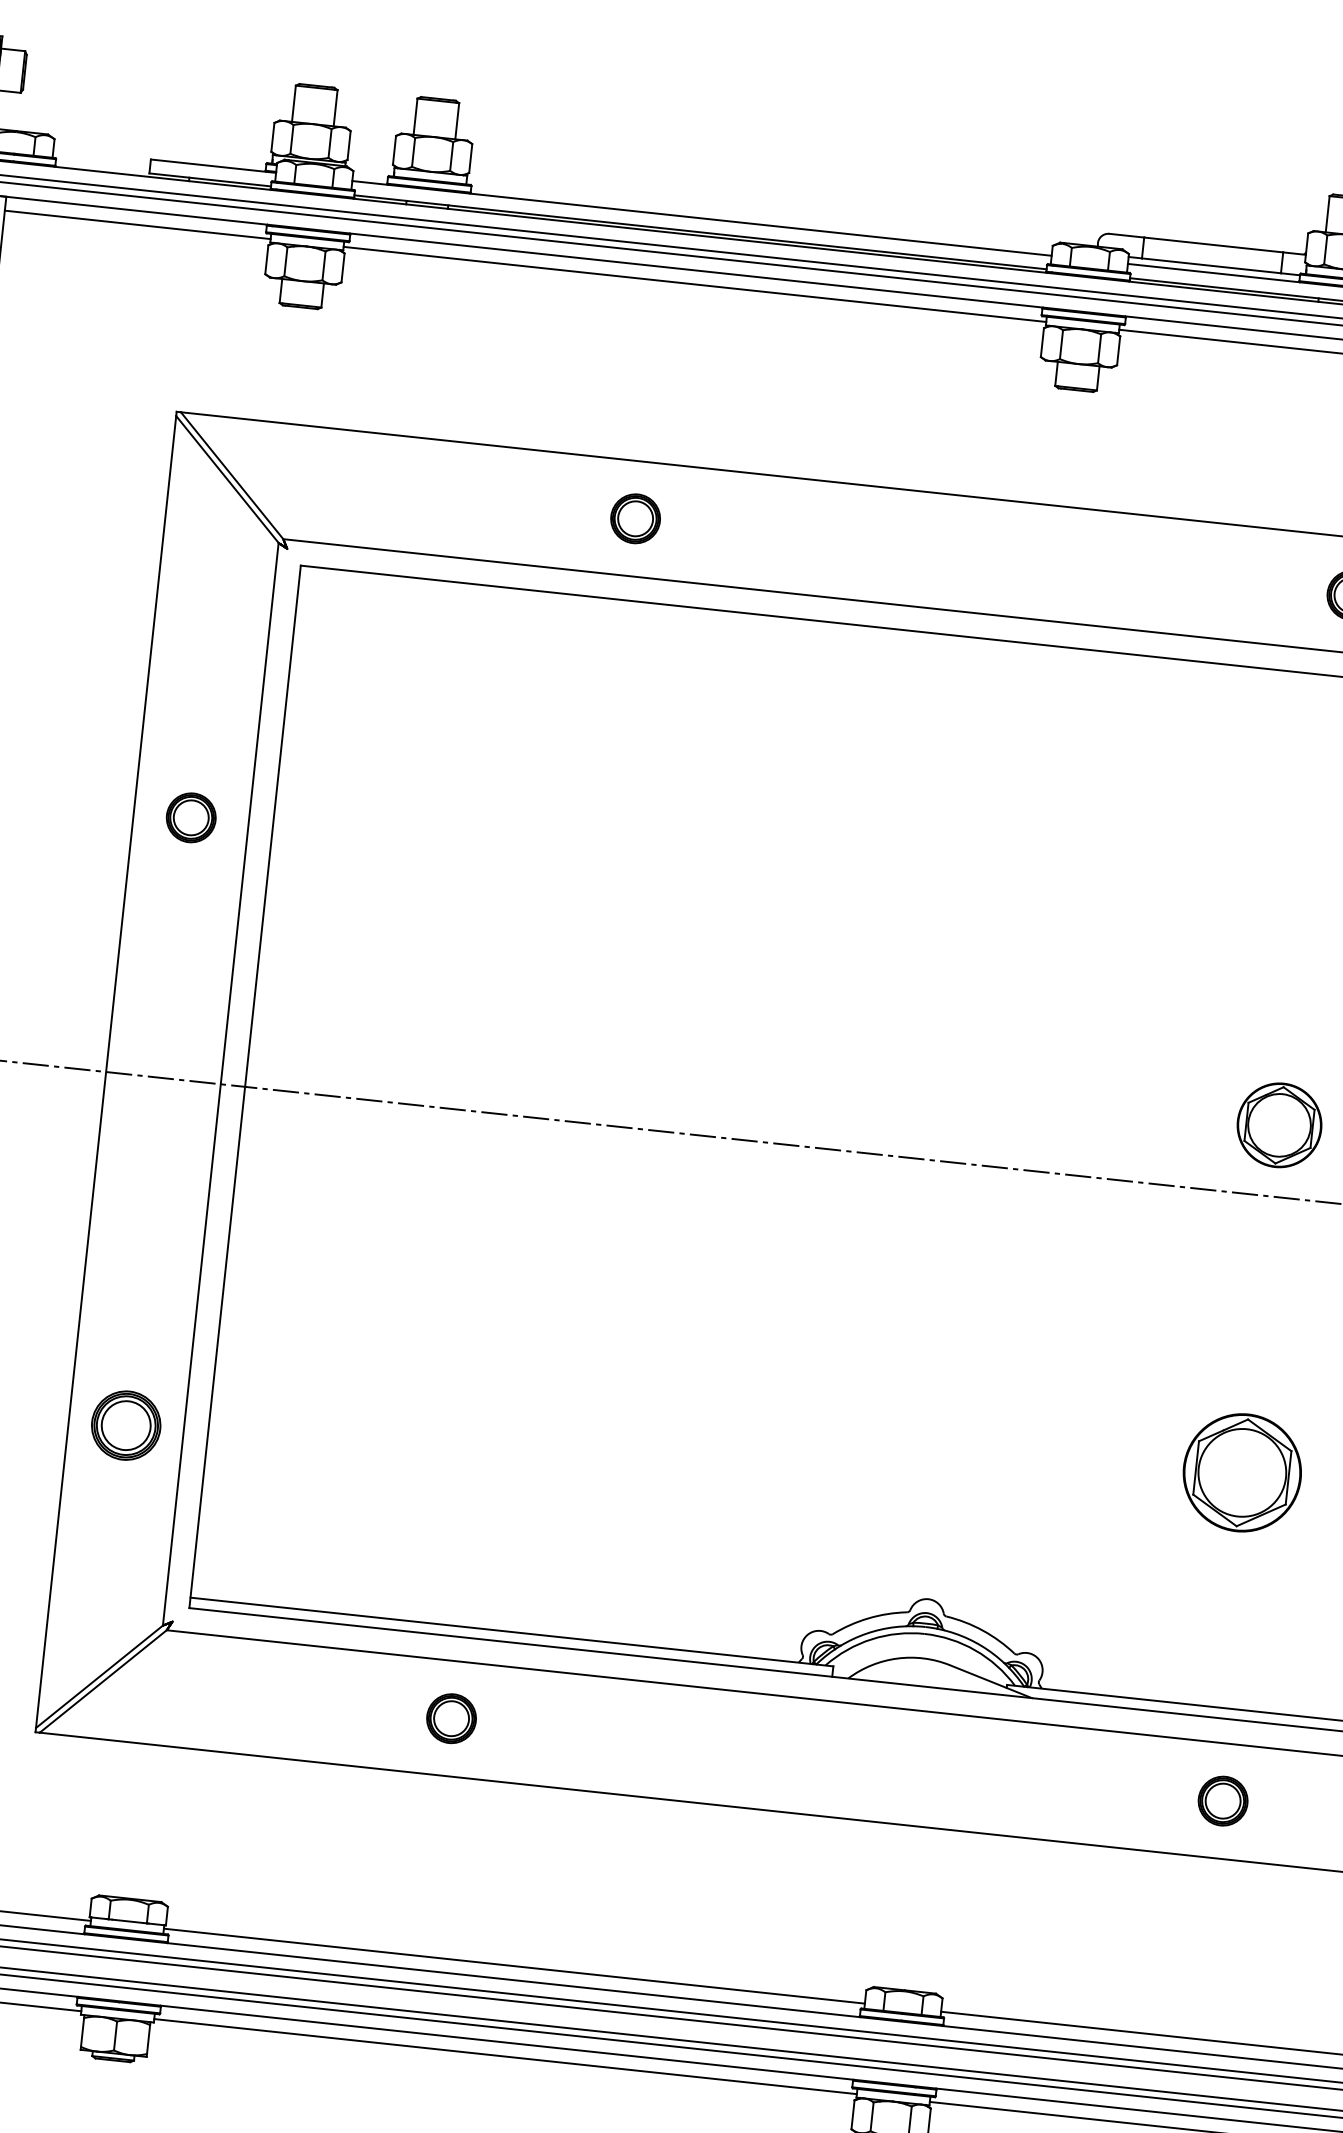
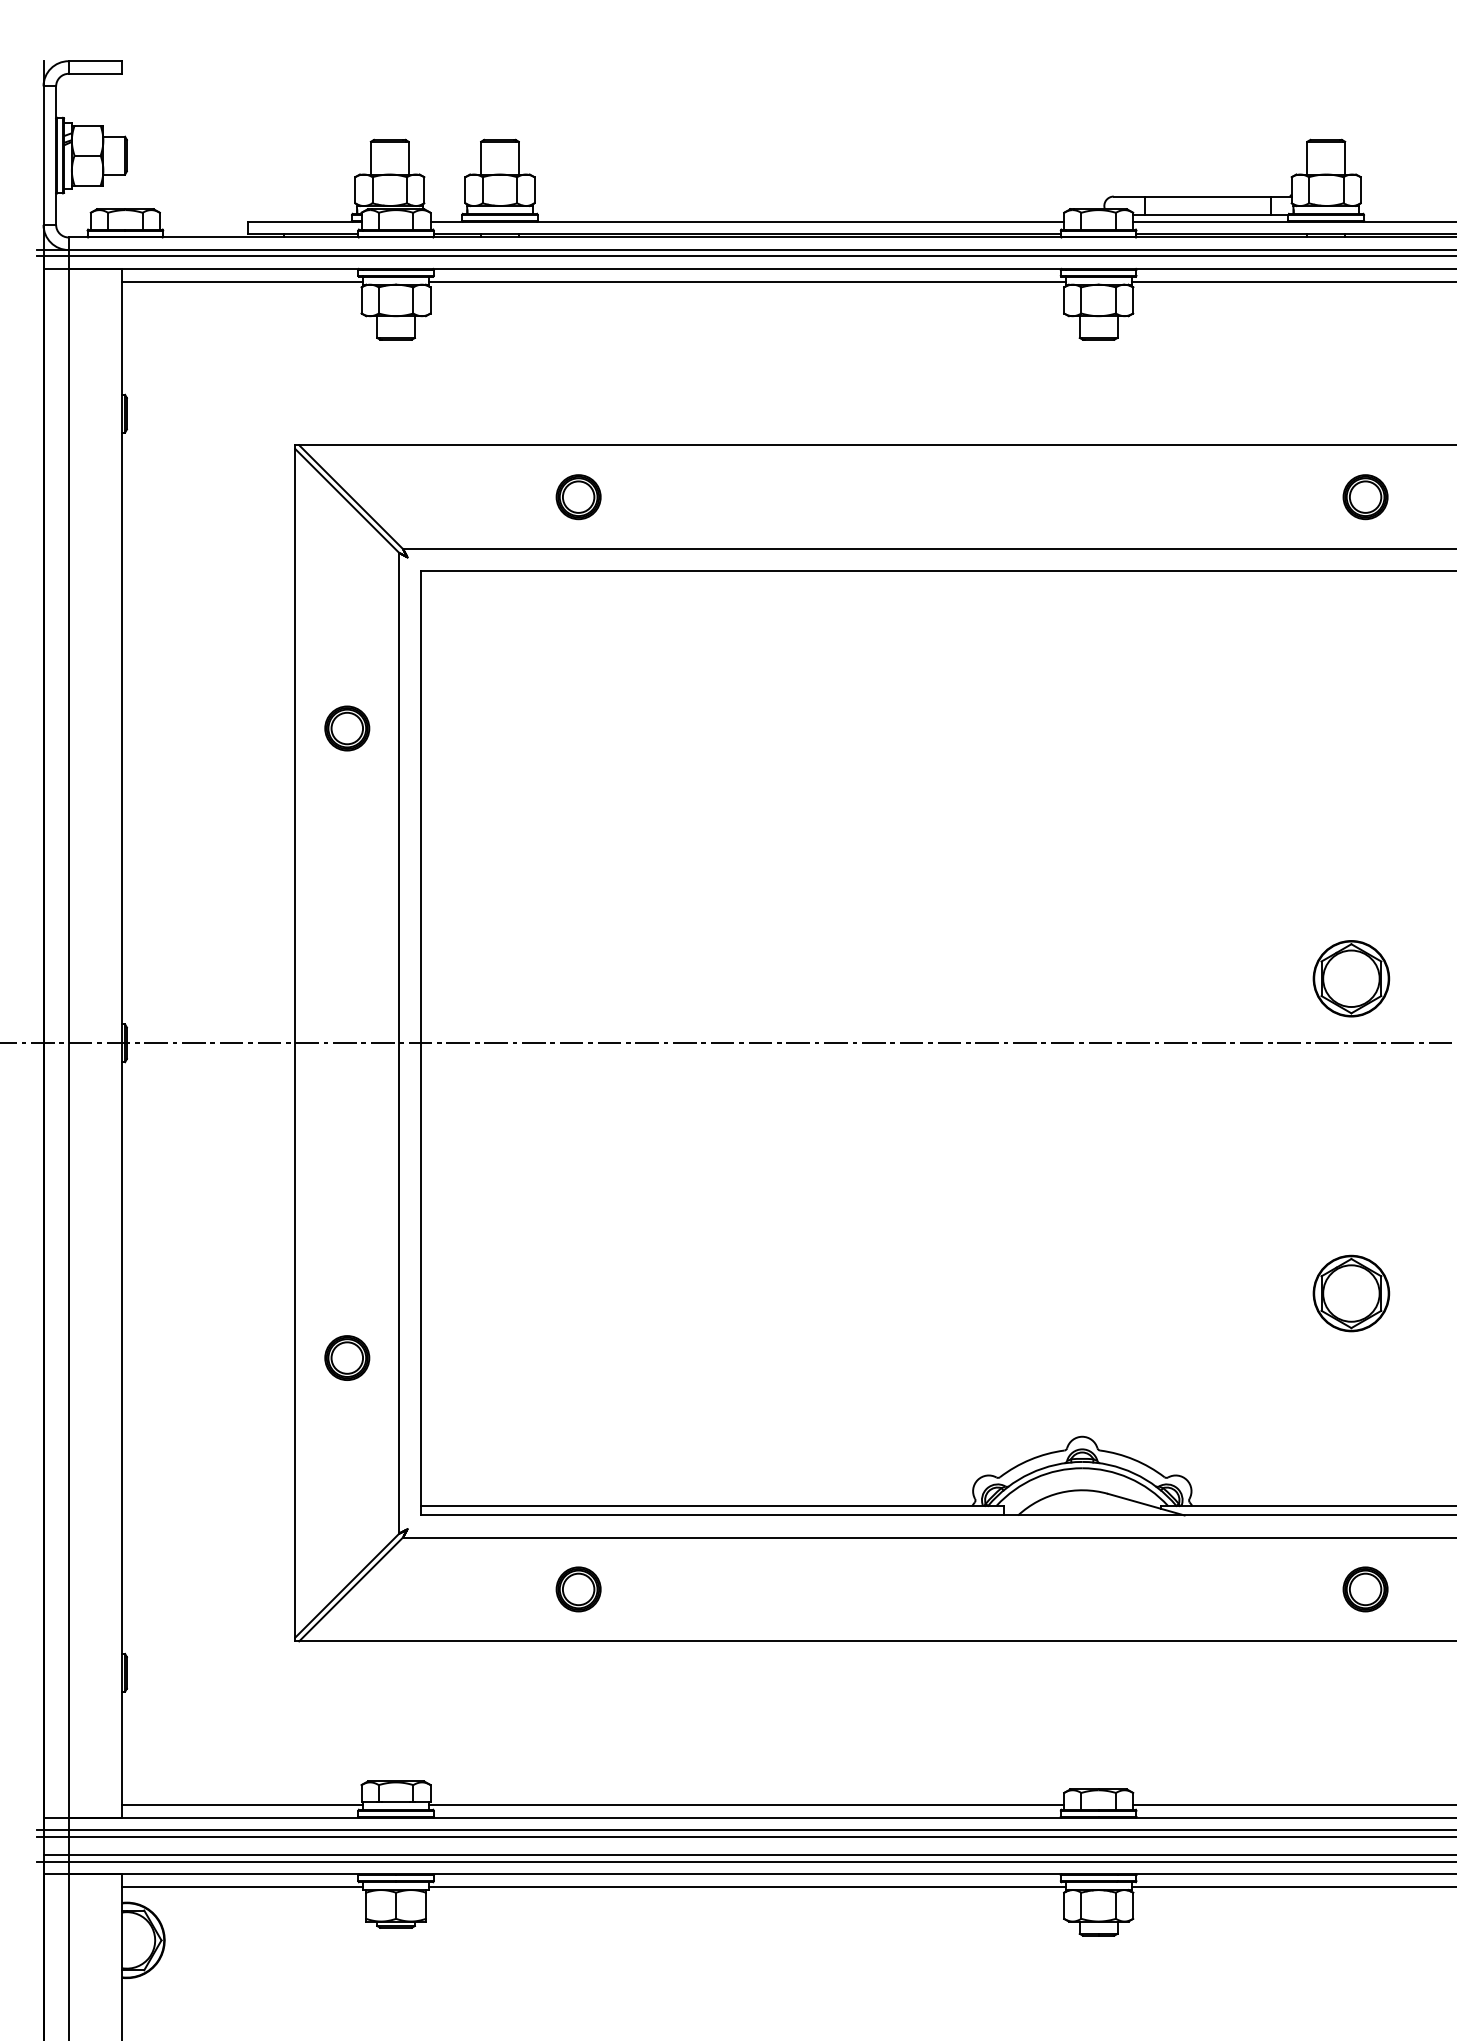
part: (635, 519) -> (578, 497), moved
part: (191, 817) -> (347, 728), moved
part: (126, 1425) -> (347, 1357), size x0.71
part: (1242, 1472) -> (1351, 1293), size x0.71
part: (451, 1718) -> (578, 1589), moved

